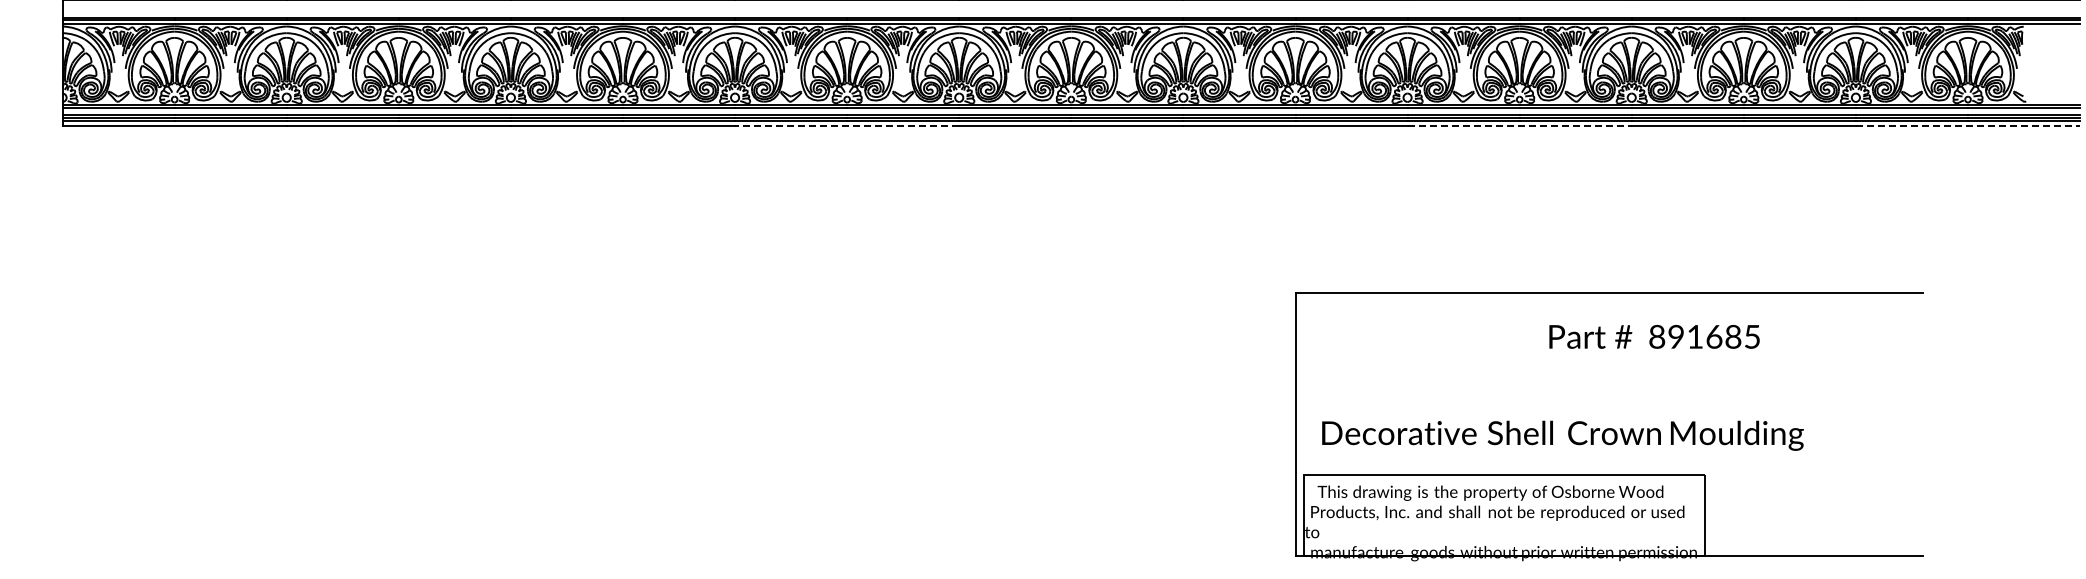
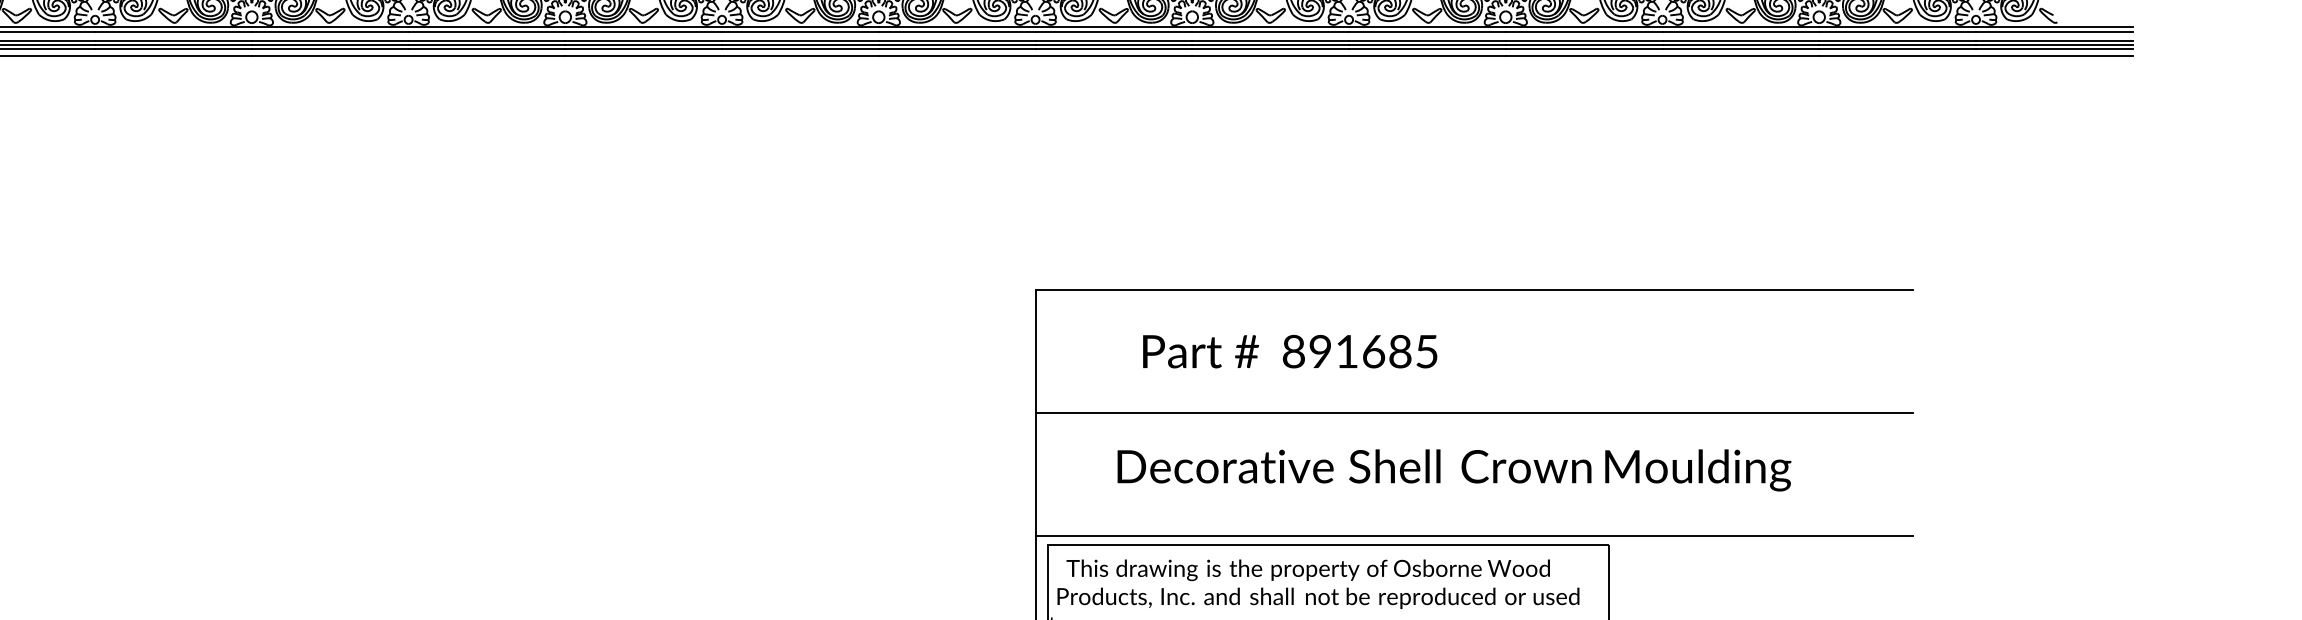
line: (846, 125) -> (407, 56), dashed -> solid
line: (1520, 125) -> (1350, 56), dashed -> solid
line: (1968, 125) -> (1976, 56), dashed -> solid
text: (1654, 336) -> (1290, 351), moved
line: (1609, 380) -> (1474, 412), added
text: (1562, 435) -> (1453, 469), moved
line: (1609, 468) -> (1474, 535), added

